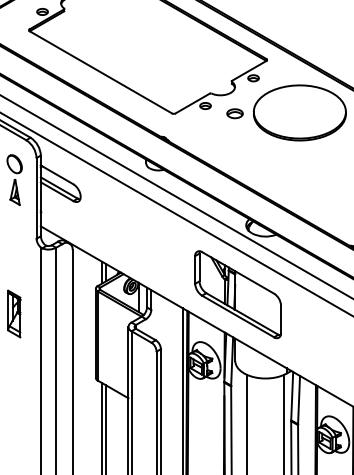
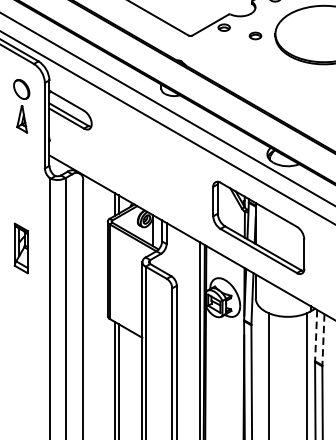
part: (234, 113) -> (254, 35), size x0.7
line: (292, 396) -> (316, 335), solid -> dashed
line: (299, 400) -> (323, 340), solid -> dashed

